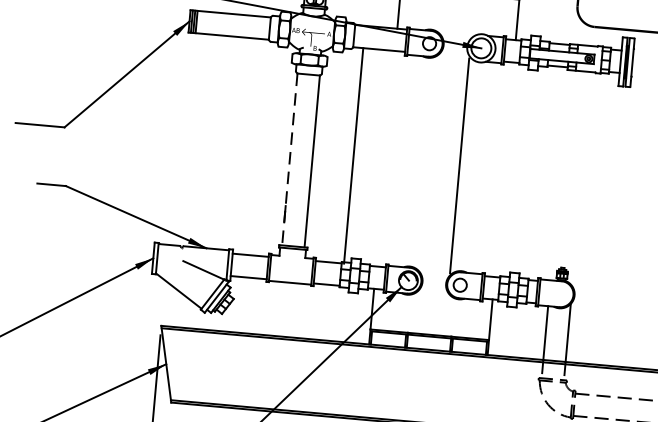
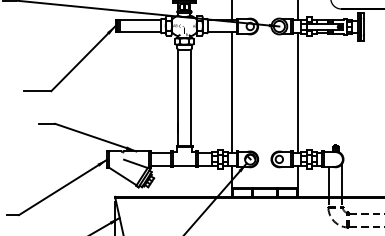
line: (353, 155) -> (231, 92), moved
line: (290, 160) -> (178, 98), dashed -> solid
line: (460, 165) -> (298, 92), moved

